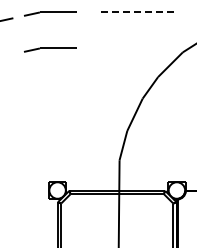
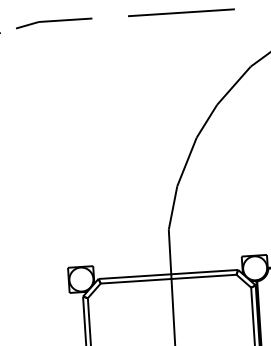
line: (137, 12) -> (180, 12), dashed -> solid
part: (50, 49) -> (57, 74), removed

